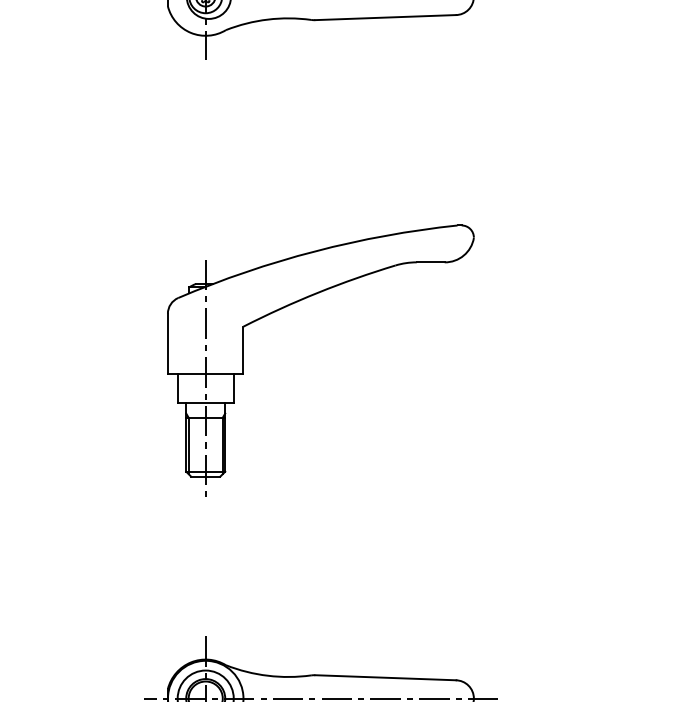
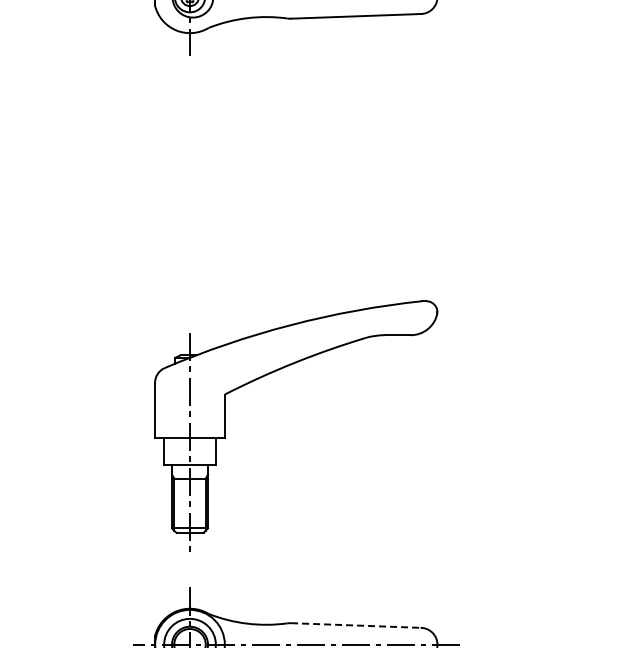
part: (295, 303) -> (272, 373), moved
line: (386, 677) -> (356, 625), solid -> dashed

